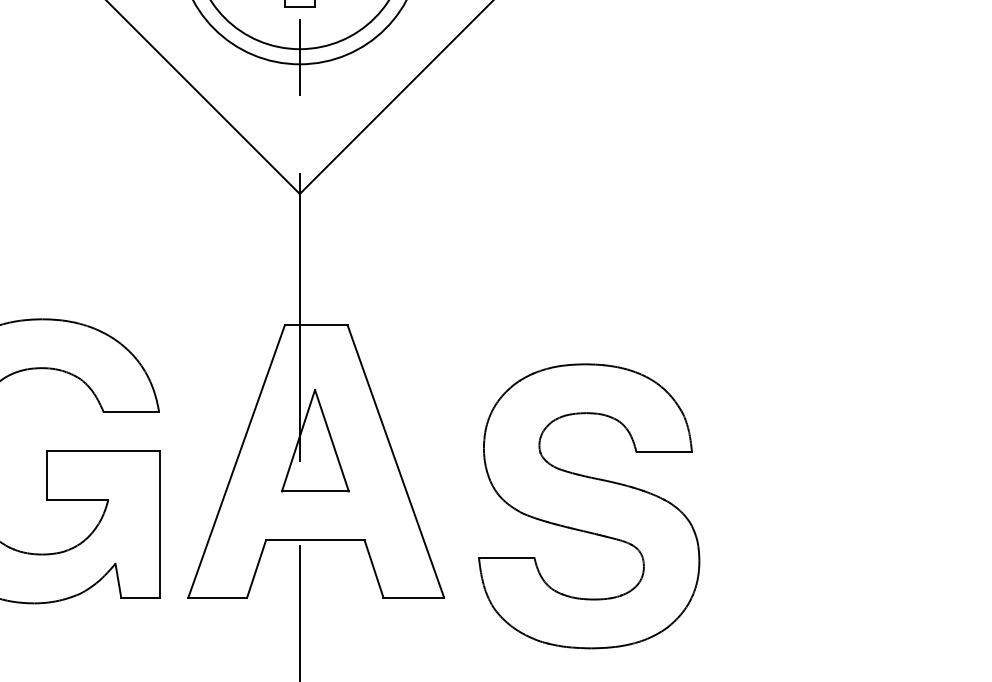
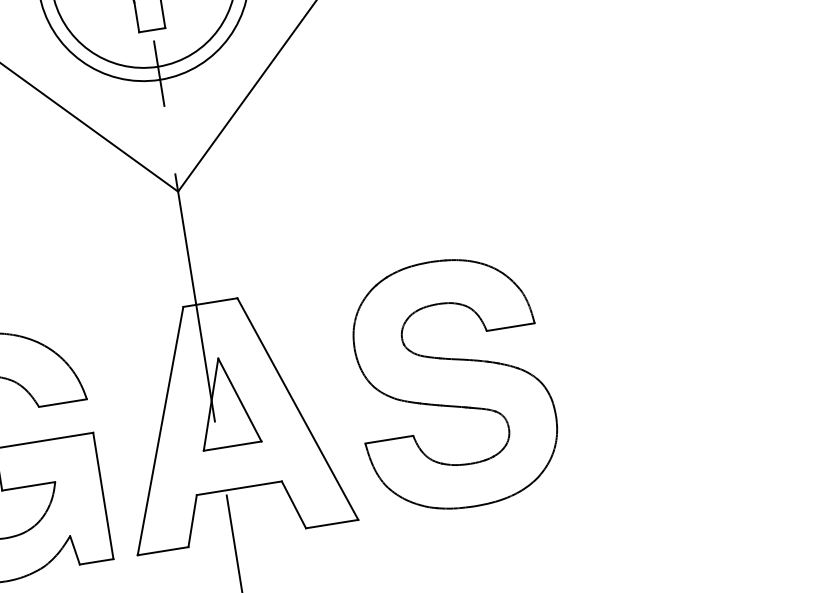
part: (589, 506) -> (453, 384), moved

